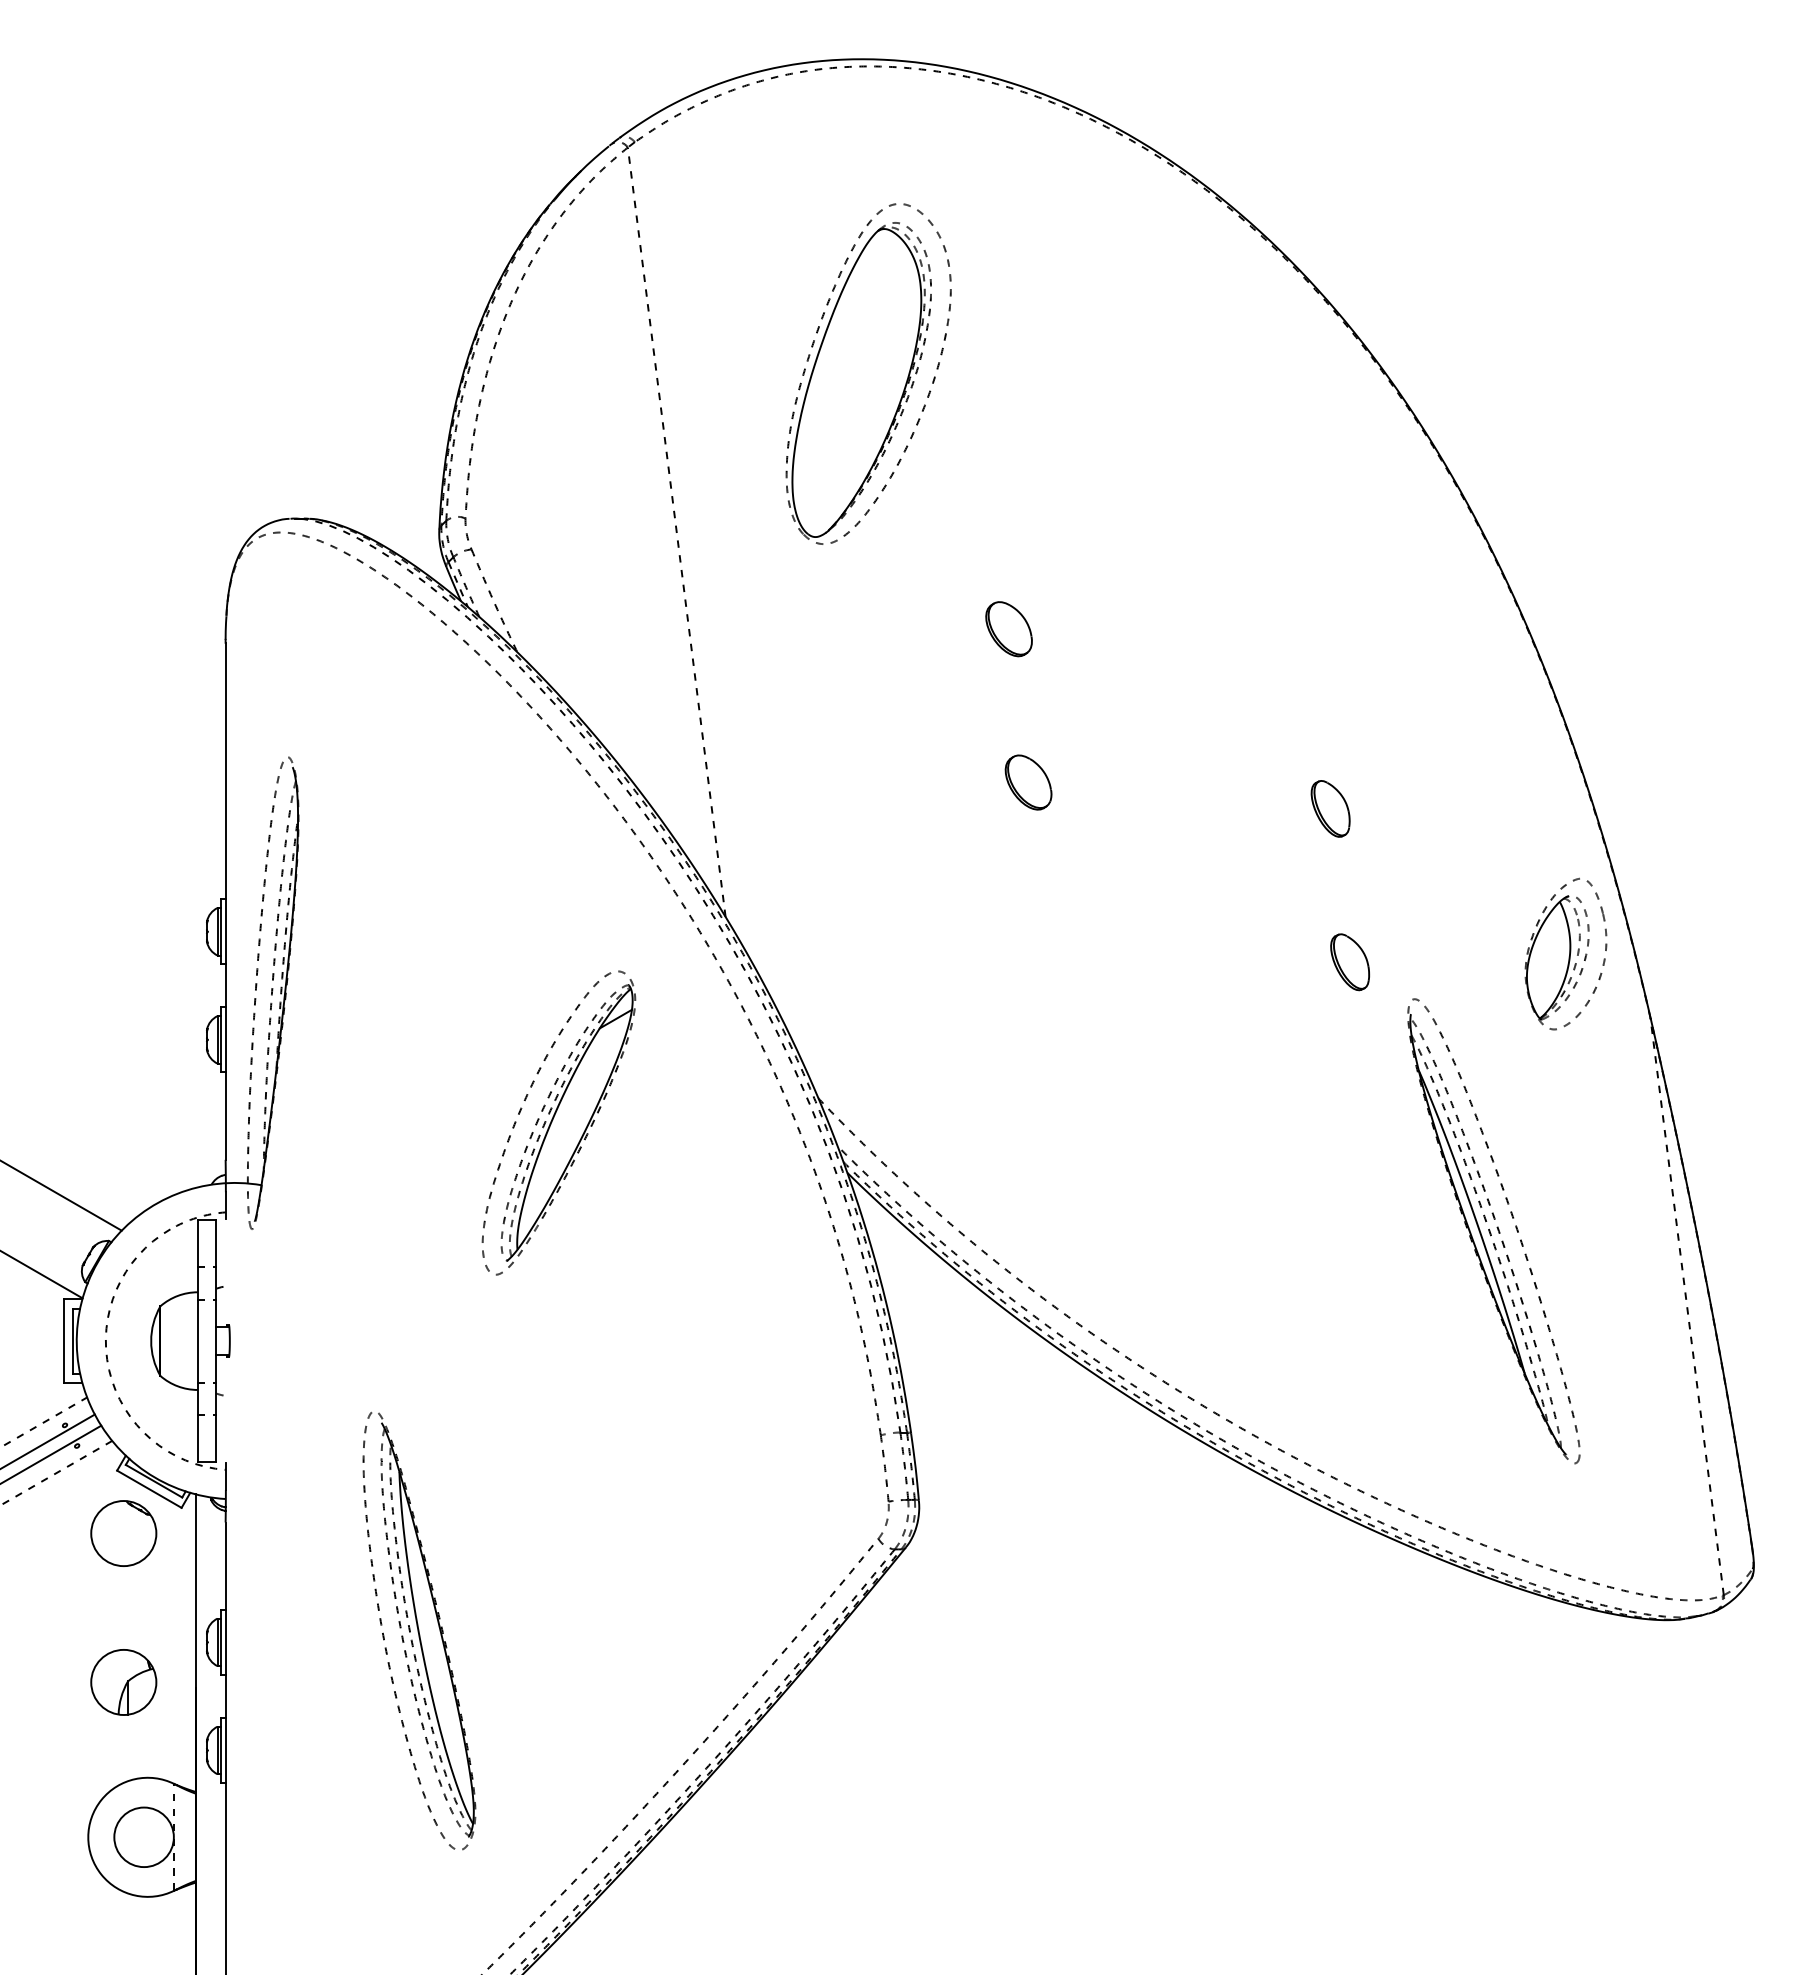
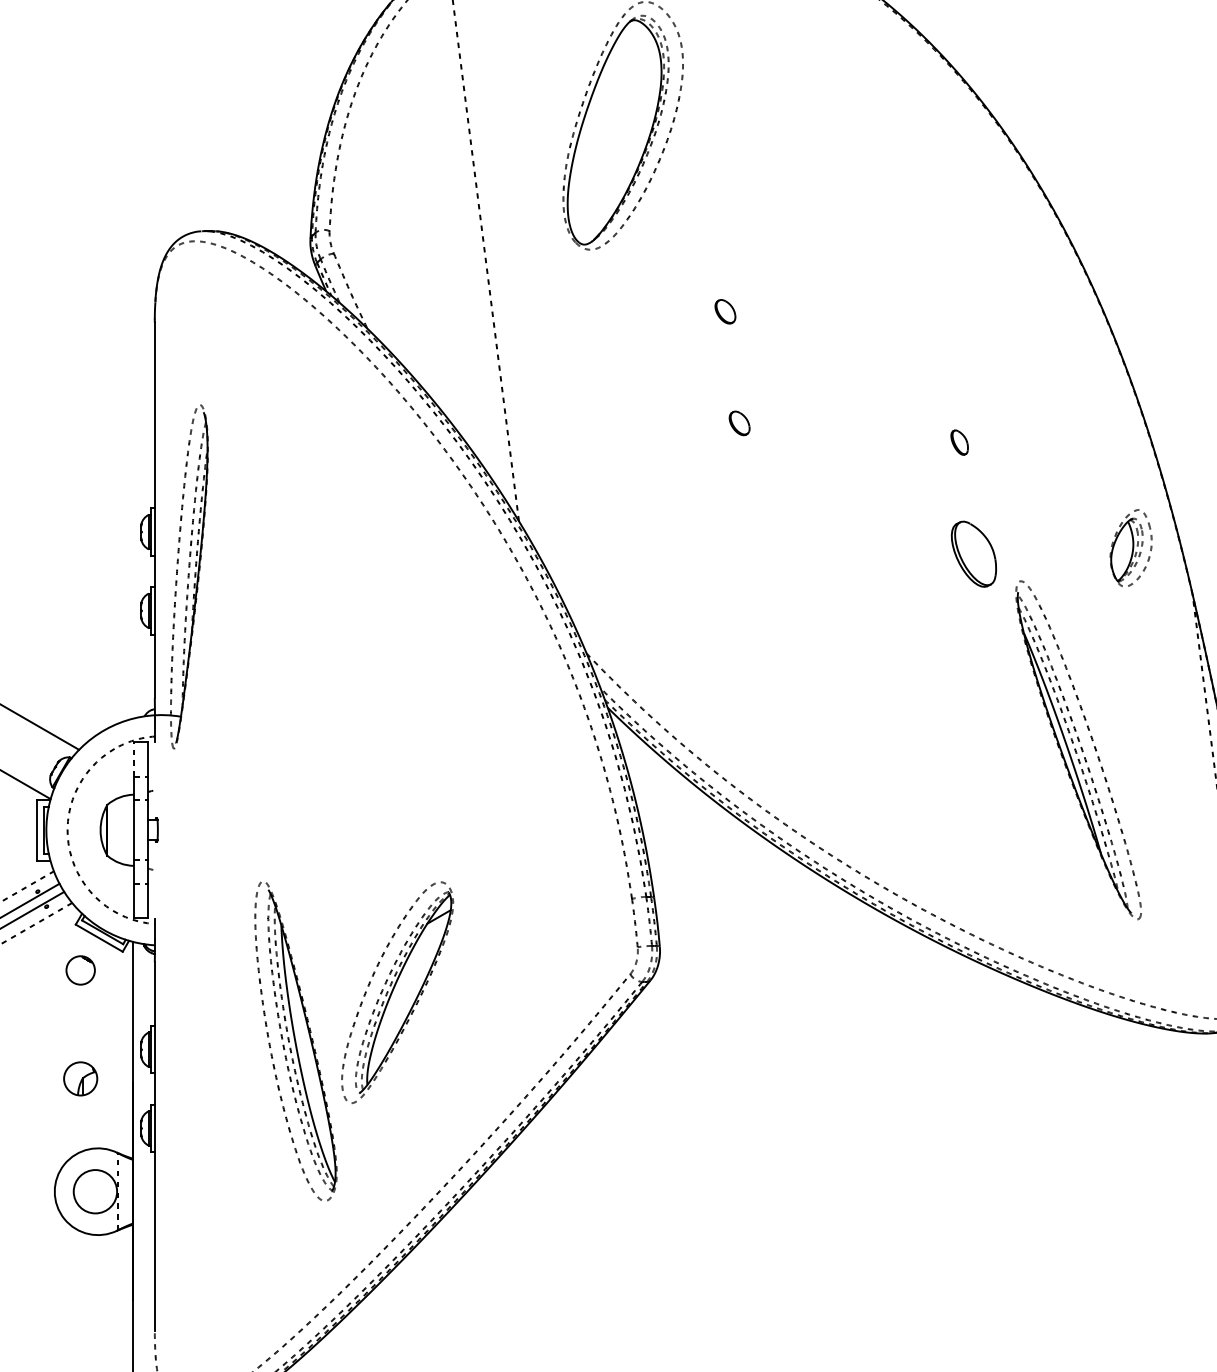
part: (1008, 629) -> (725, 311), size x0.6
part: (1028, 782) -> (739, 423), size x0.6
part: (1330, 808) -> (959, 442), size x0.6
part: (1565, 953) -> (1130, 547), size x0.7
part: (1349, 962) -> (973, 554), size x1.6
part: (558, 1122) -> (397, 992), moved
line: (197, 1243) -> (134, 759), solid -> dashed
part: (123, 1533) -> (80, 970), size x0.6
part: (123, 1682) -> (80, 1078), size x0.7

